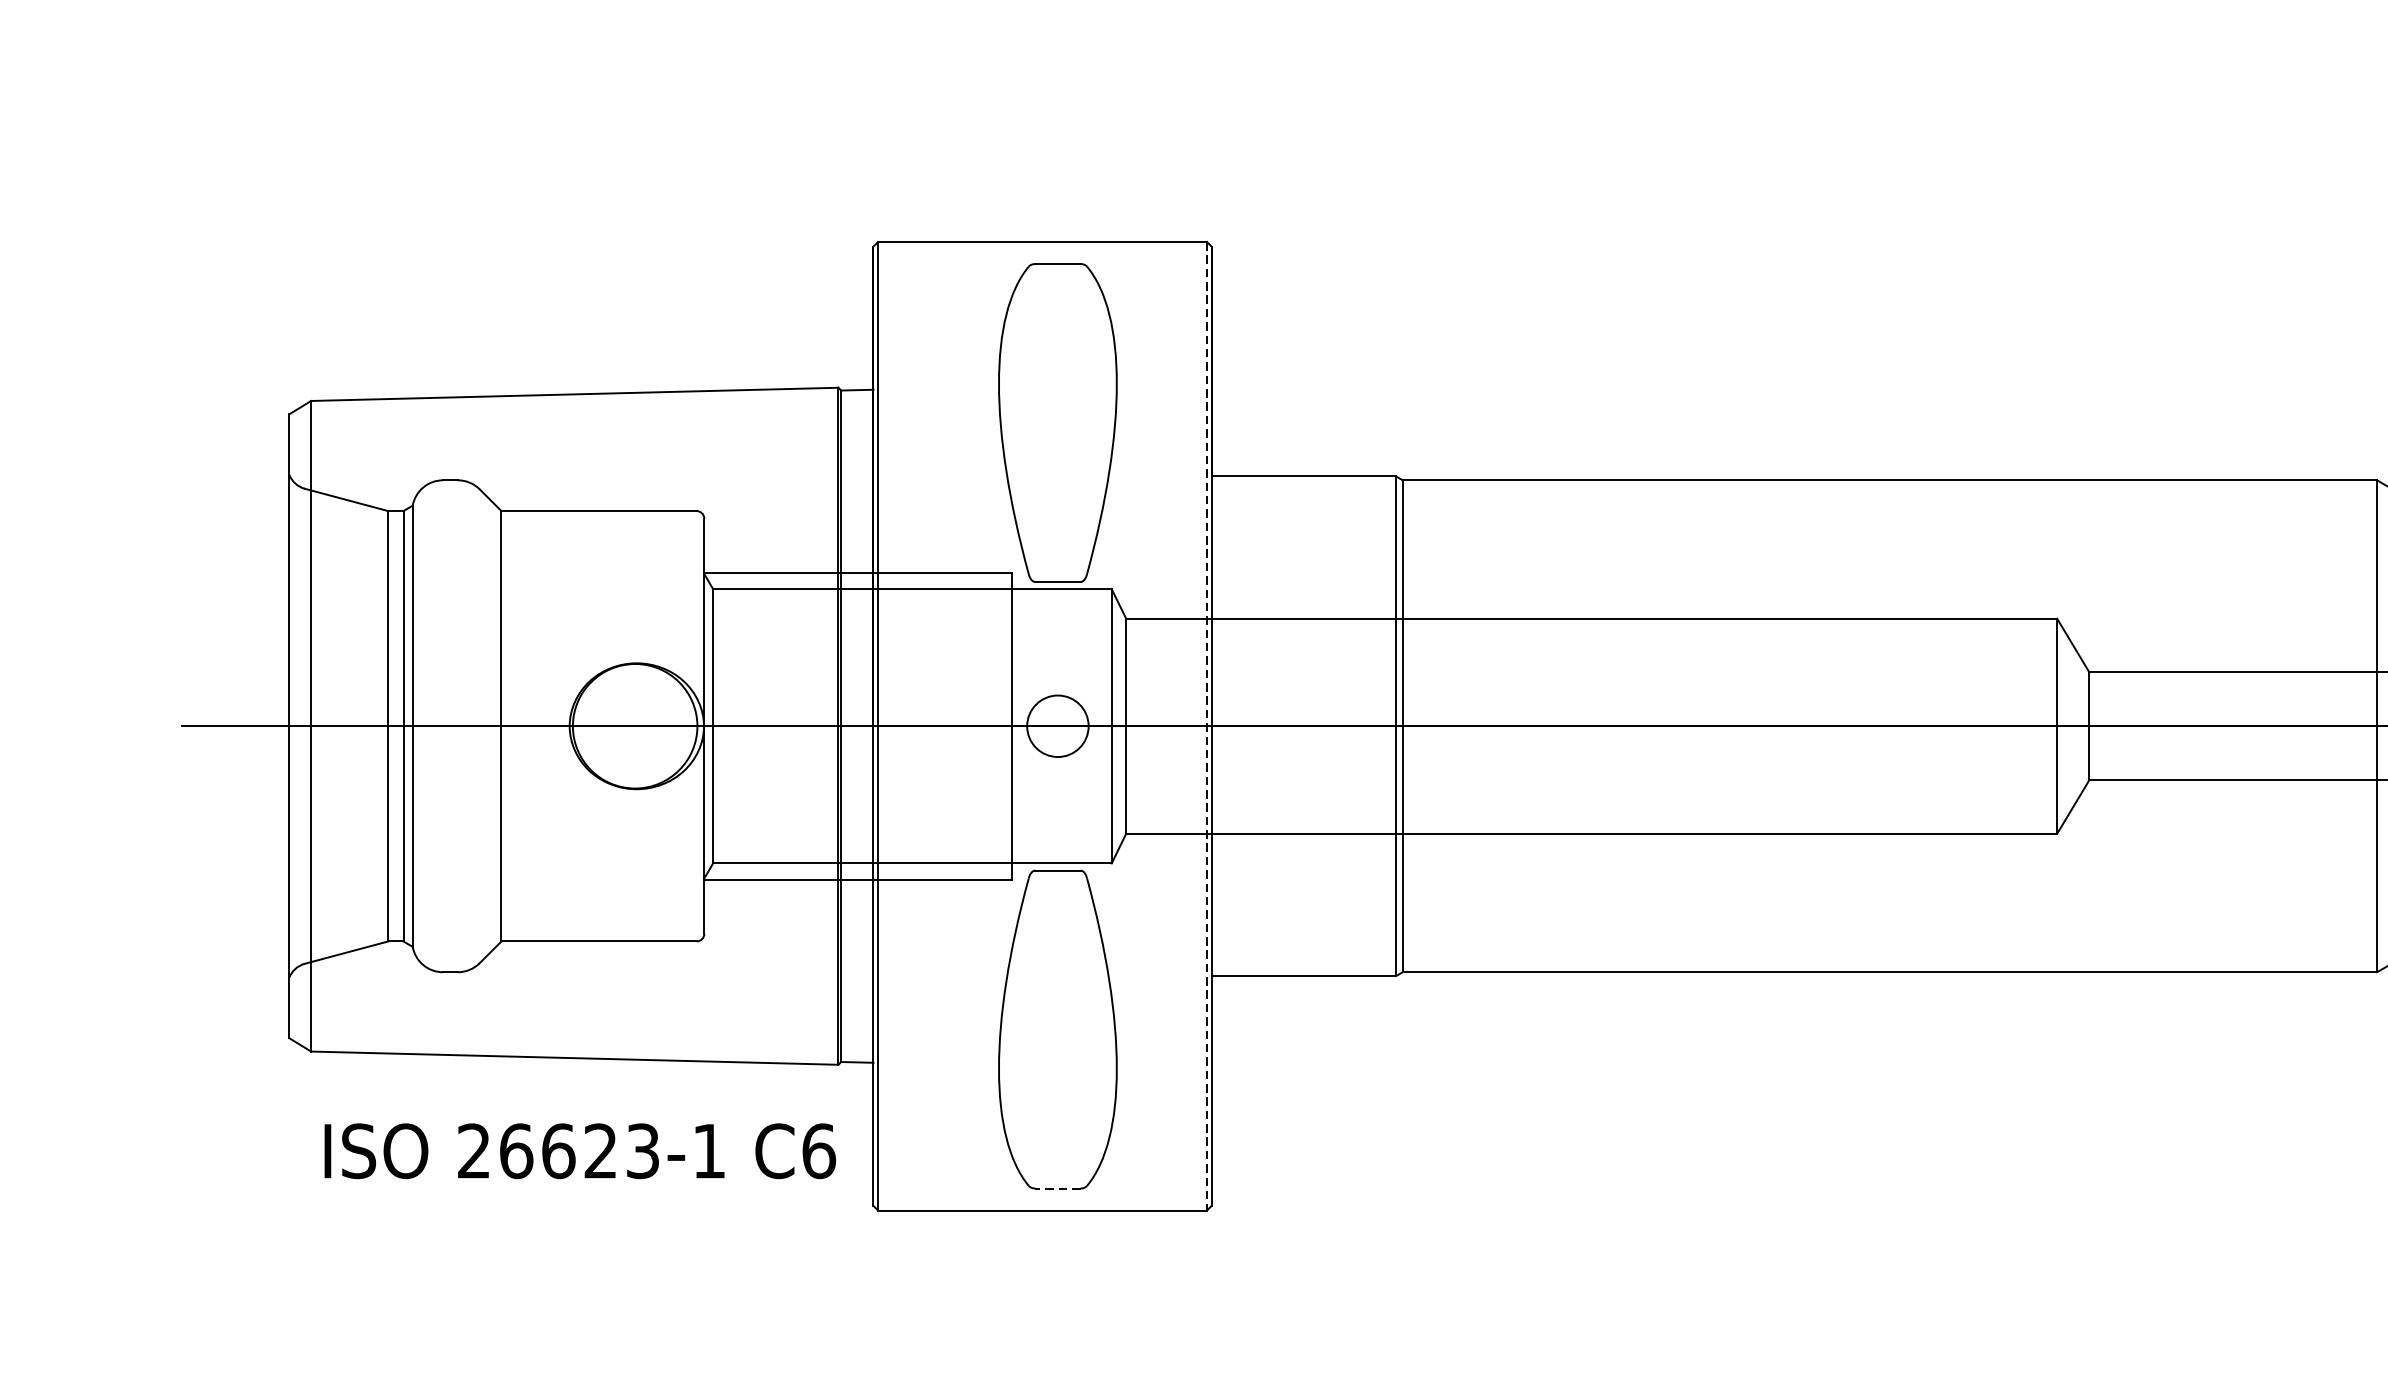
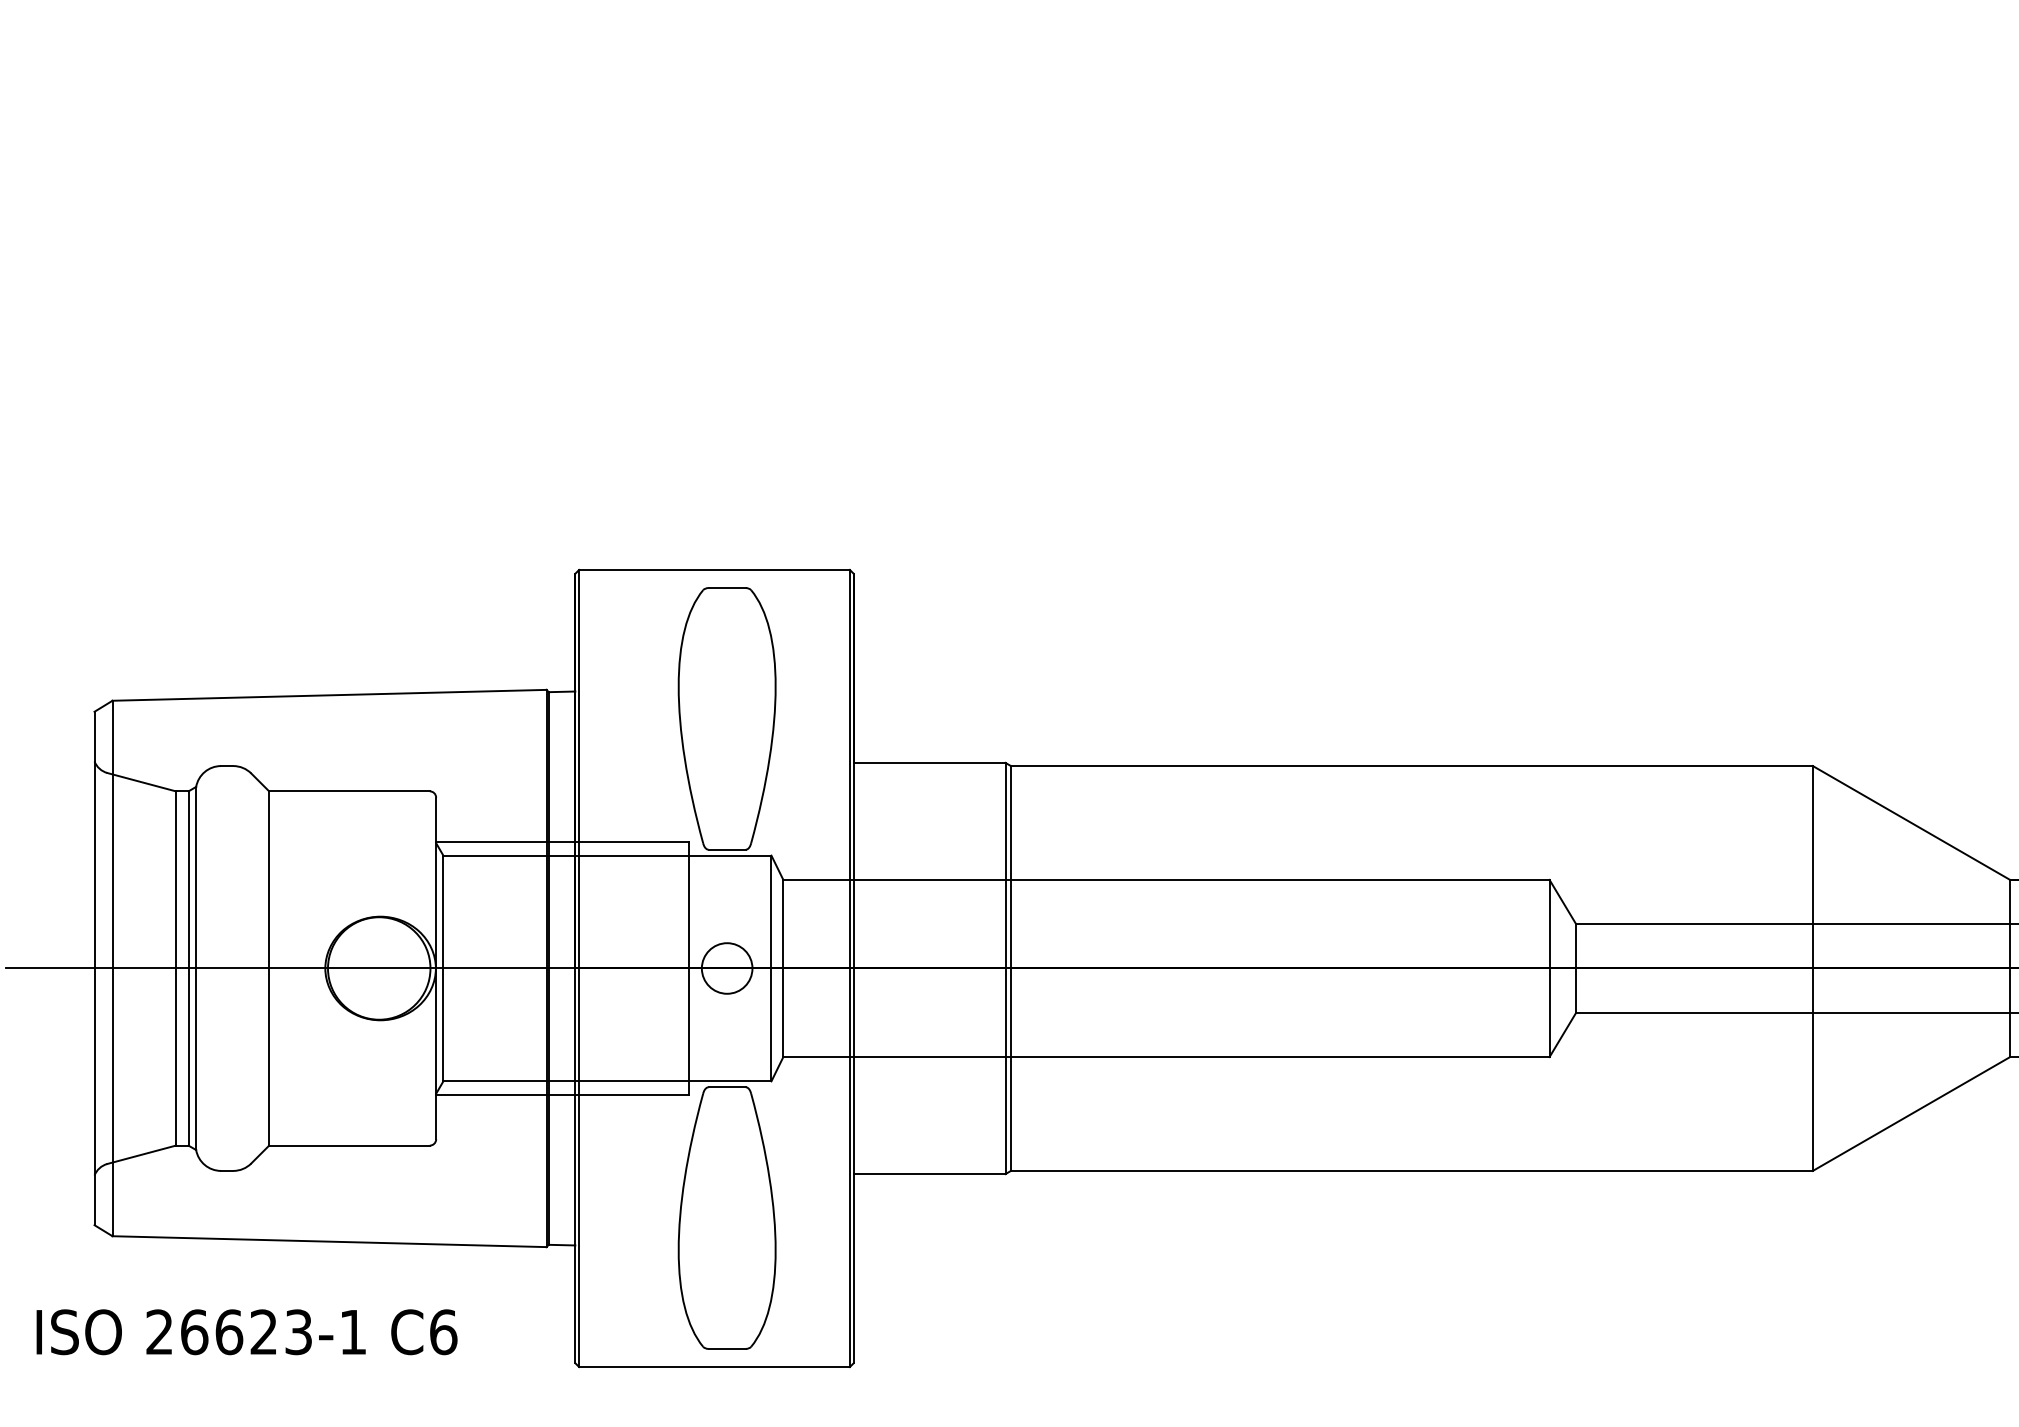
line: (1206, 726) -> (849, 968), dashed -> solid
text: (579, 1151) -> (246, 1332), moved
line: (1058, 1187) -> (727, 1348), dashed -> solid

